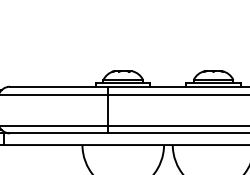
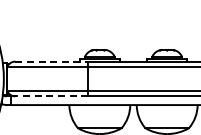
line: (59, 86) -> (52, 61), solid -> dashed
line: (58, 133) -> (51, 96), solid -> dashed

